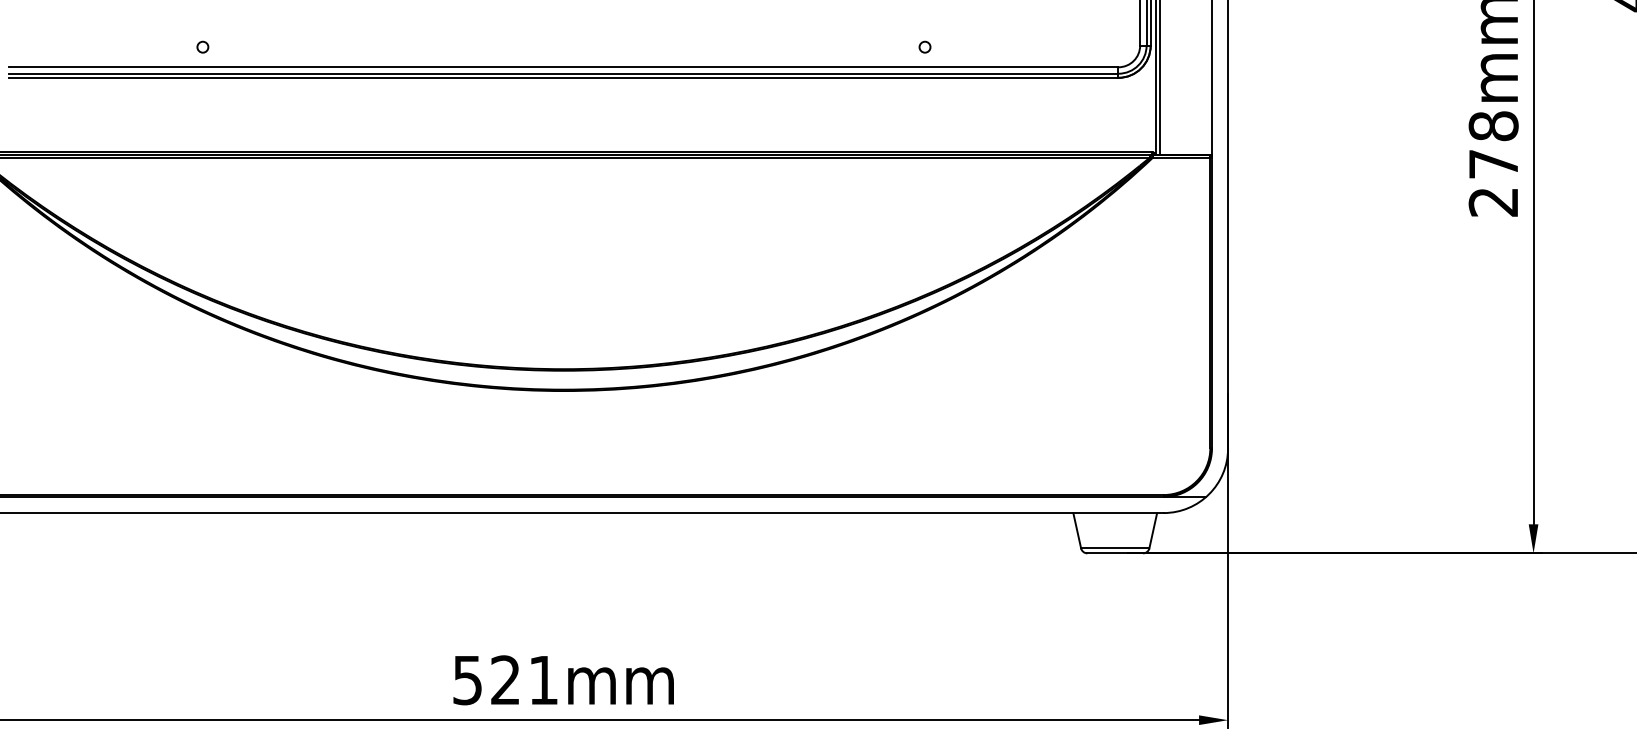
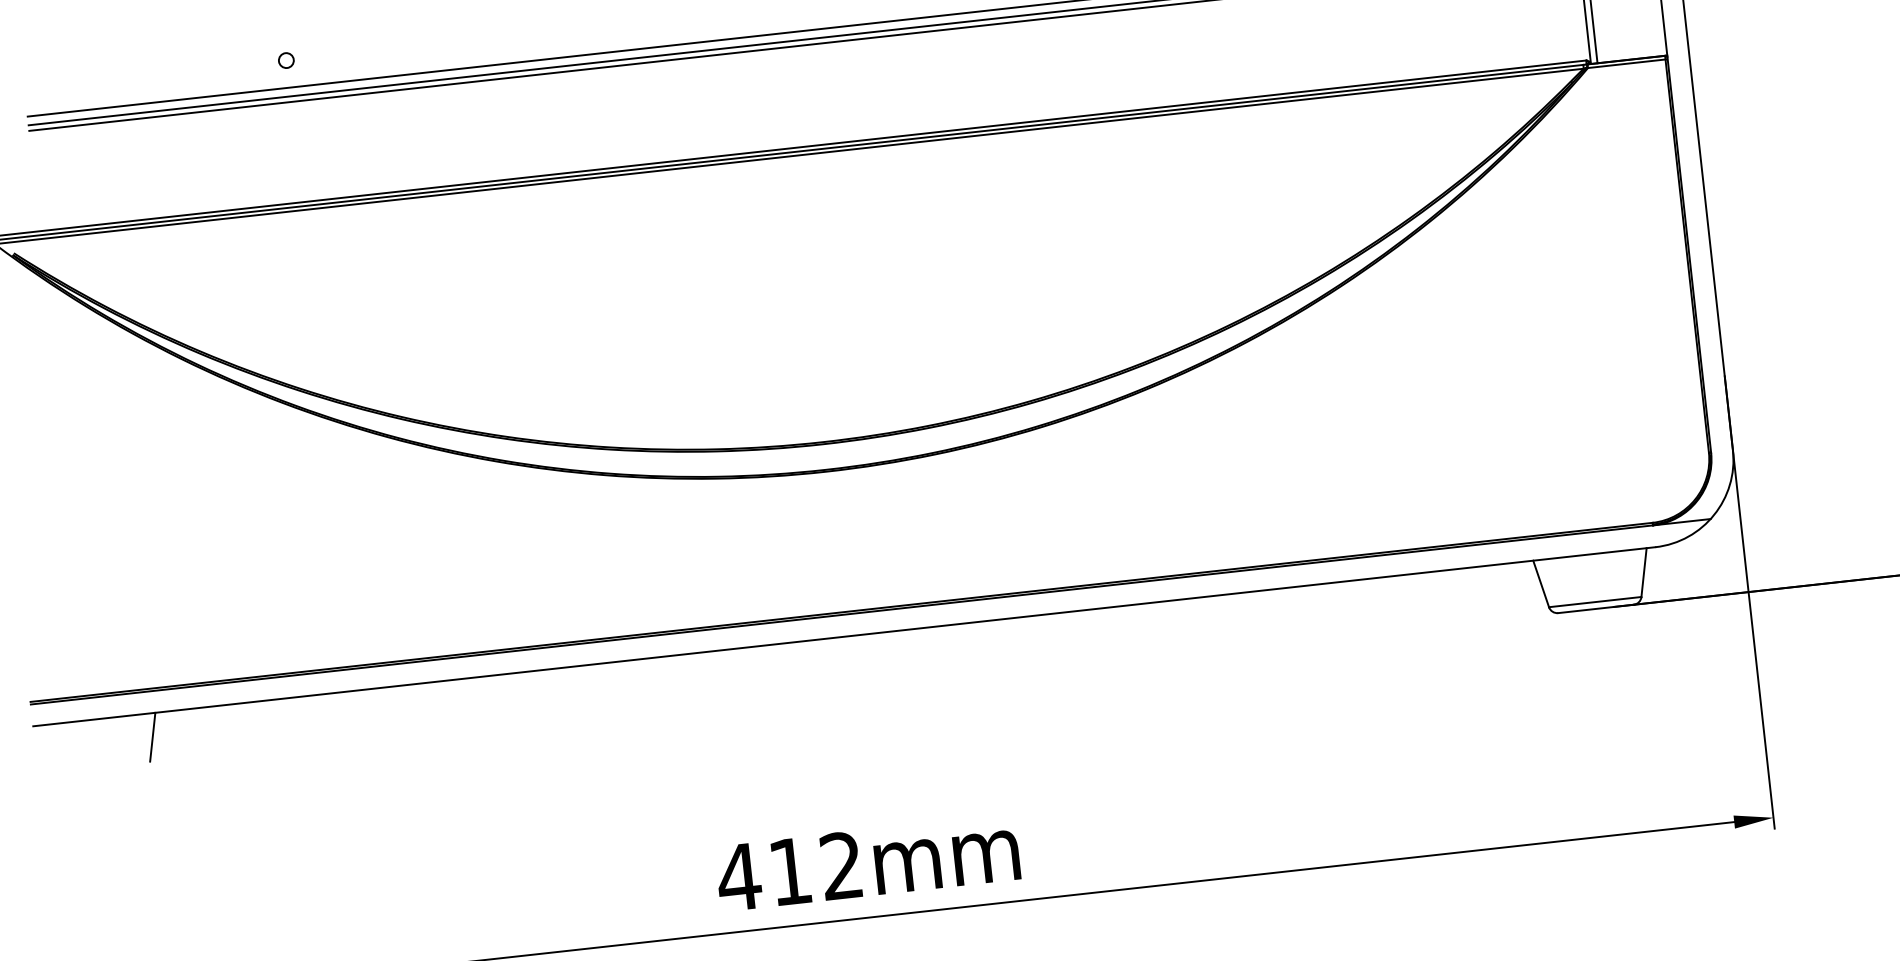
line: (50, 530) -> (152, 737), added
text: (504, 680) -> (788, 872), 521mm -> 412mm

